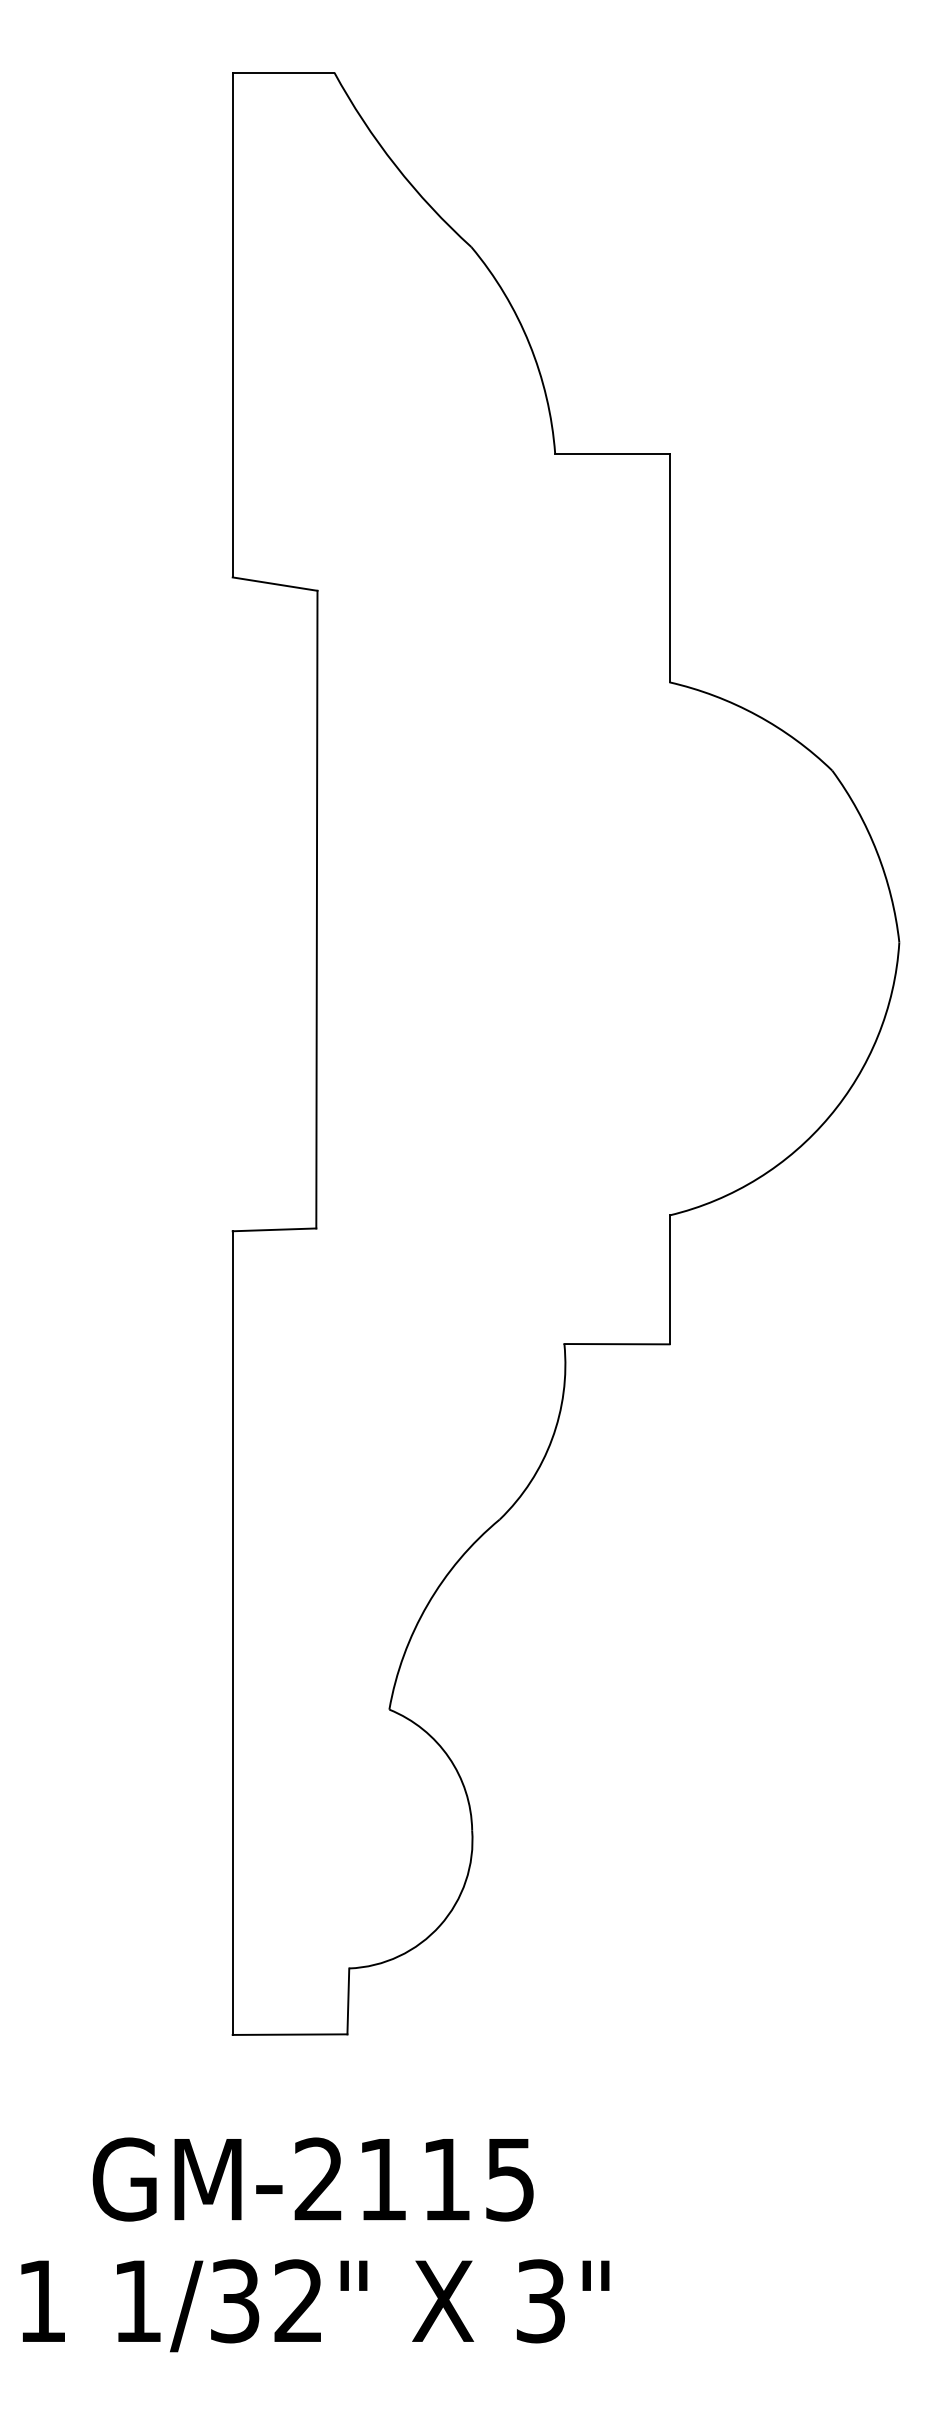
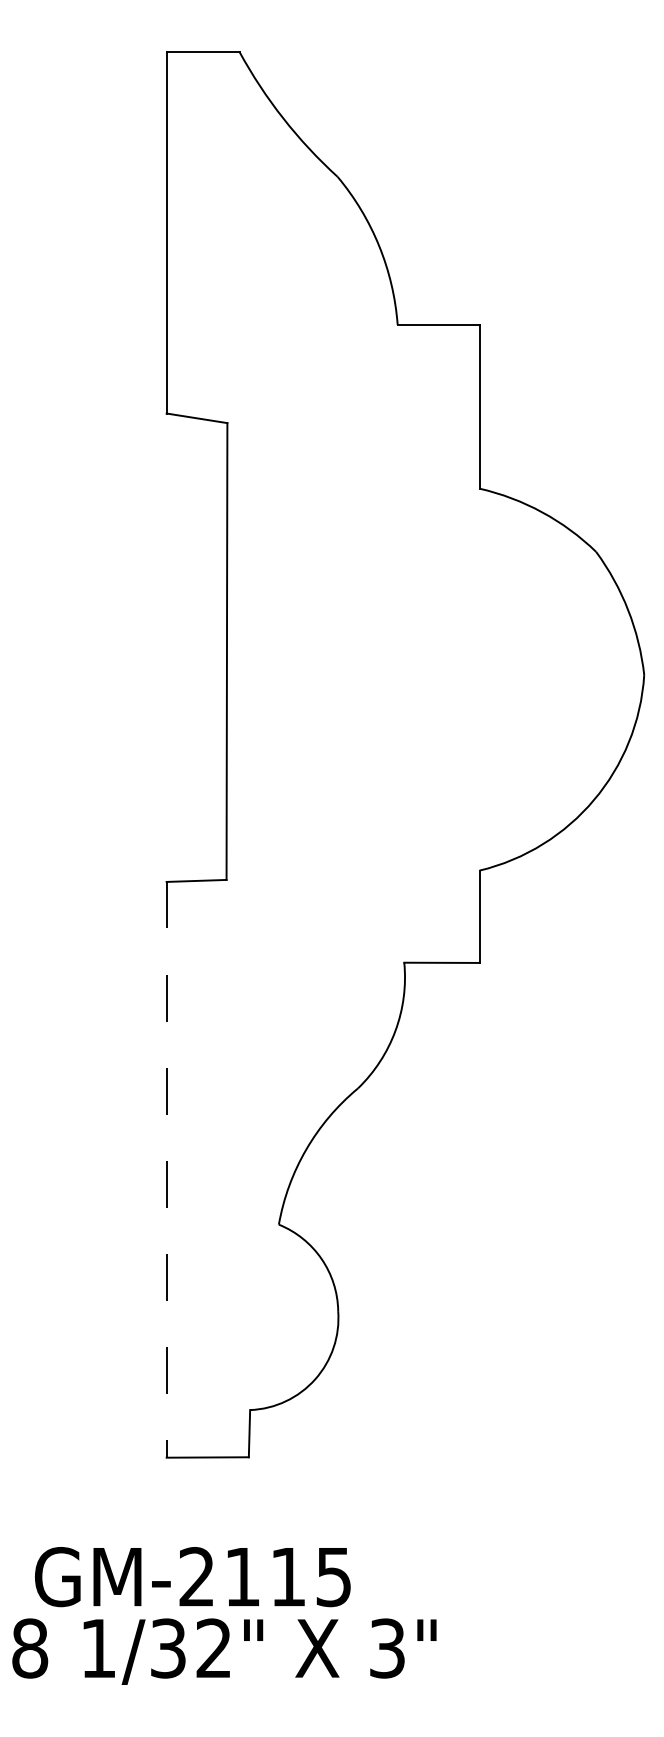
line: (232, 1633) -> (166, 1170), solid -> dashed
text: (312, 2179) -> (192, 1577), moved
text: (42, 2301) -> (30, 1648), 1 -> 8

